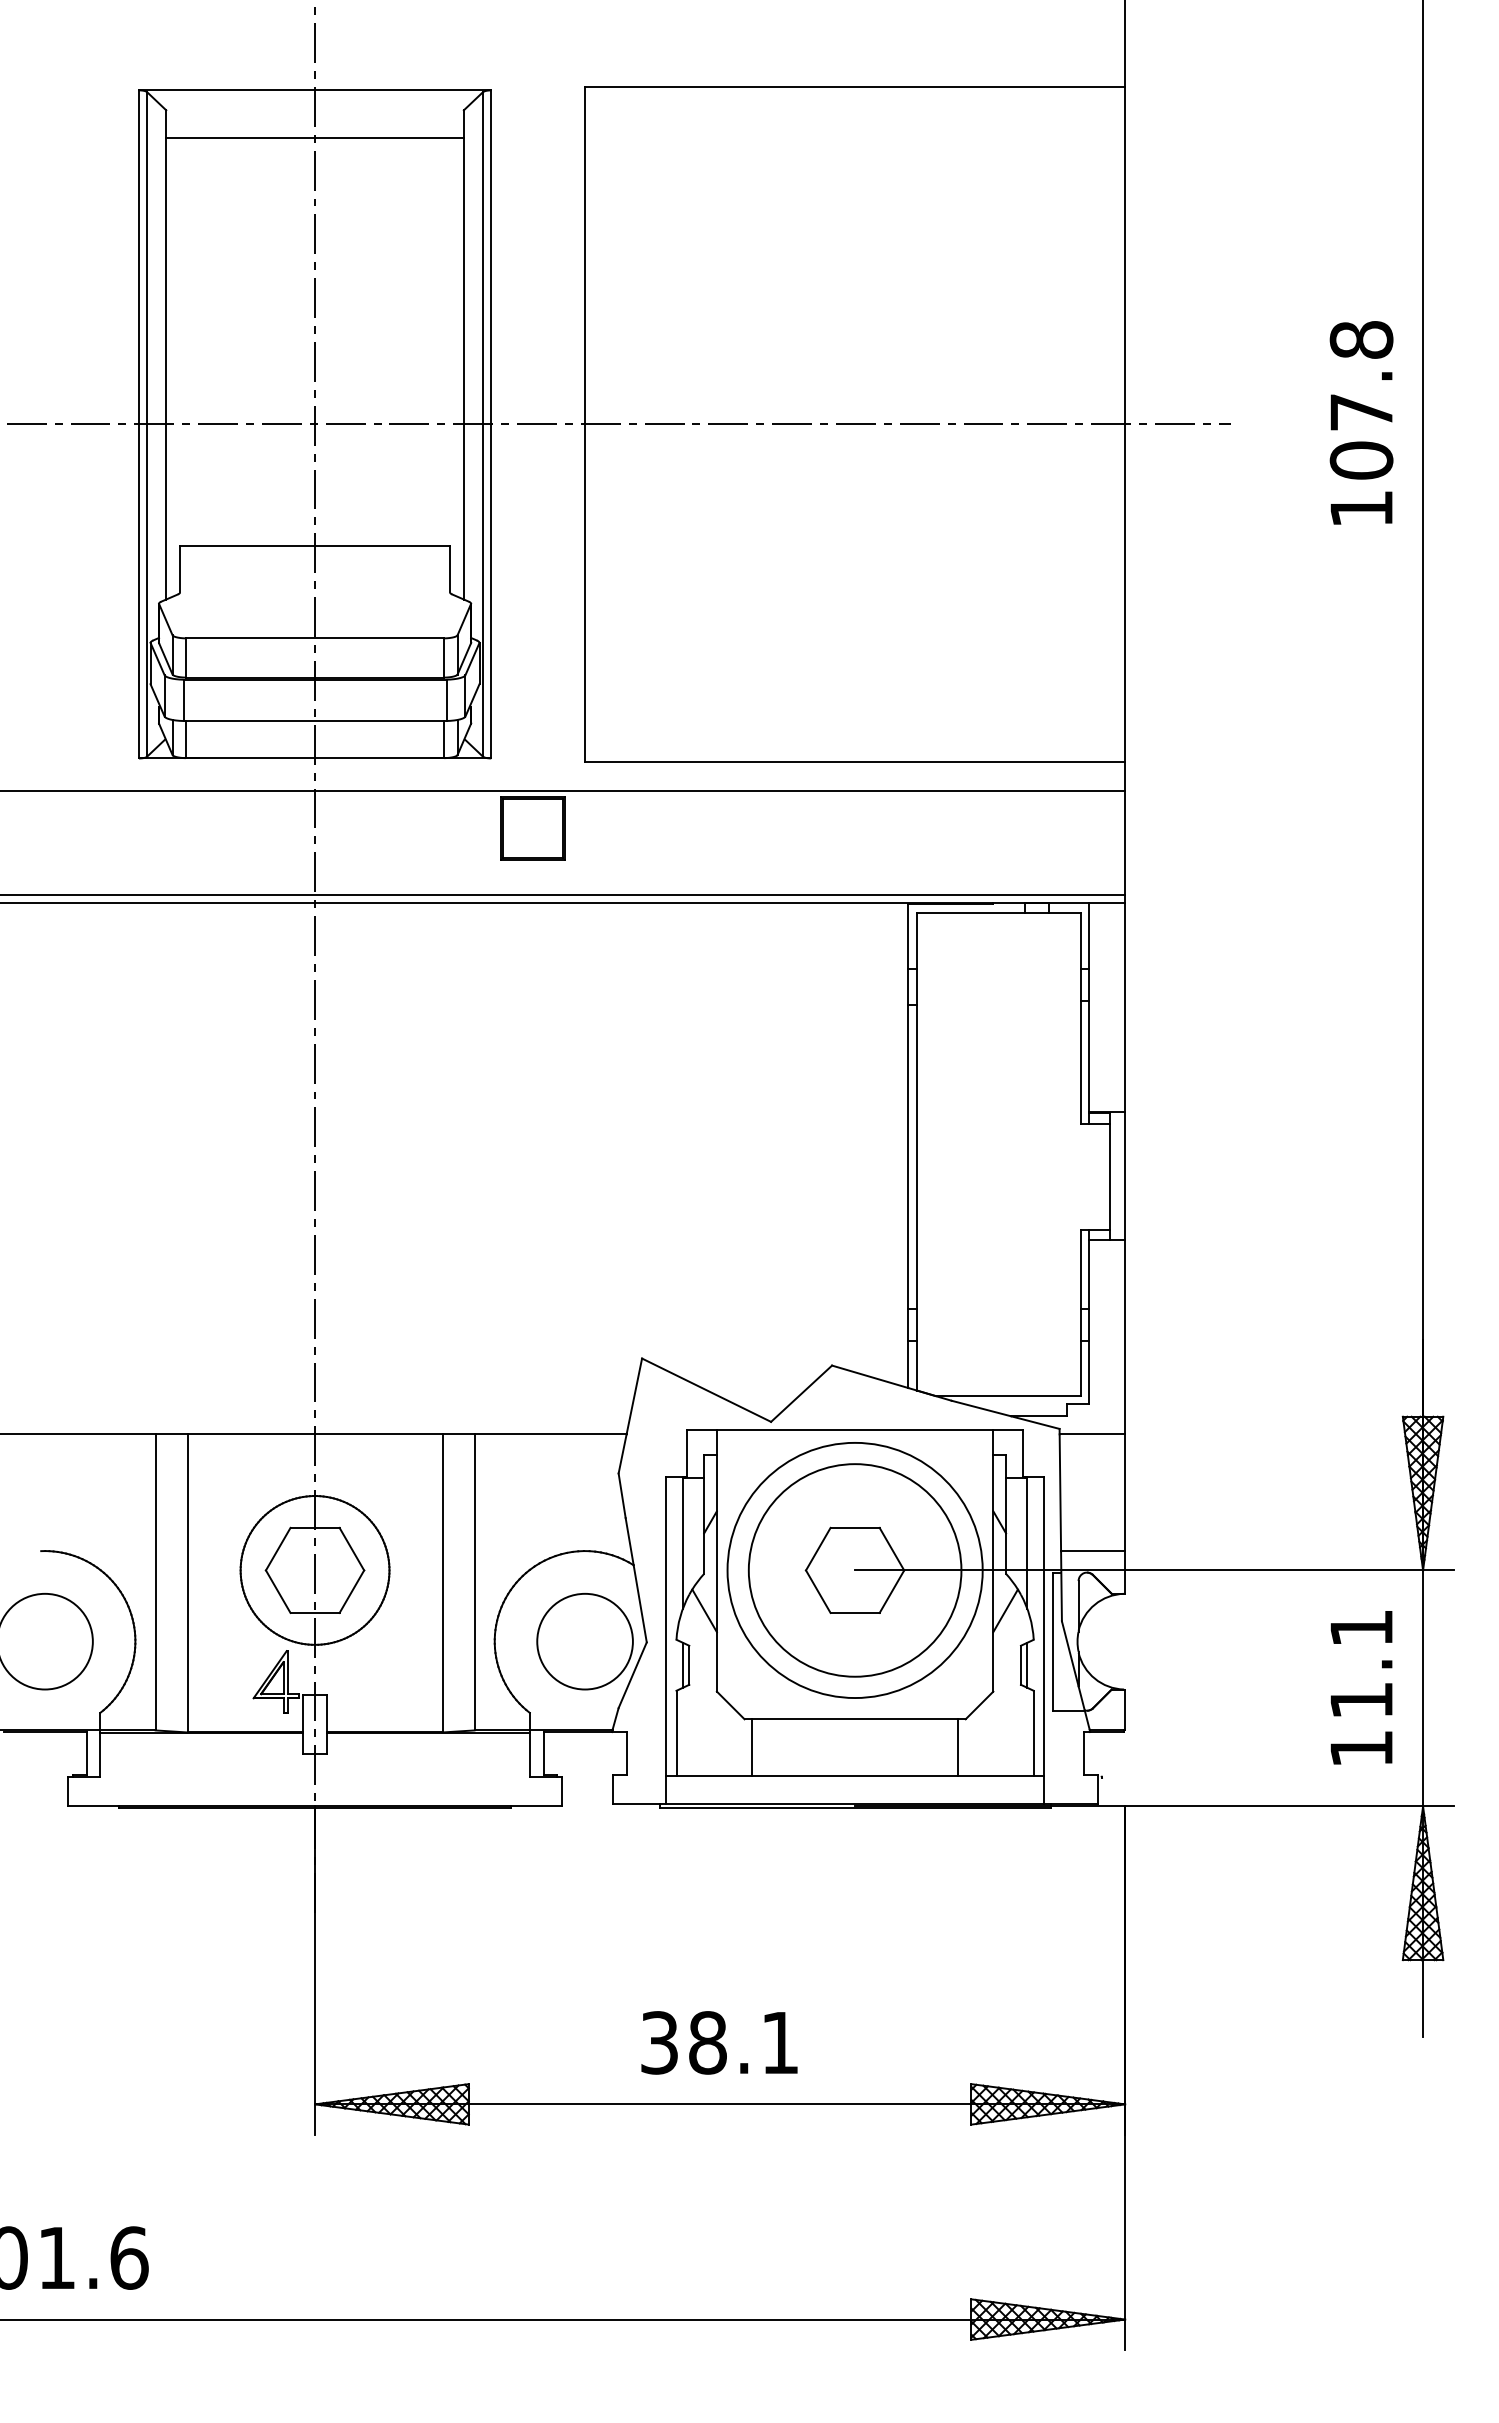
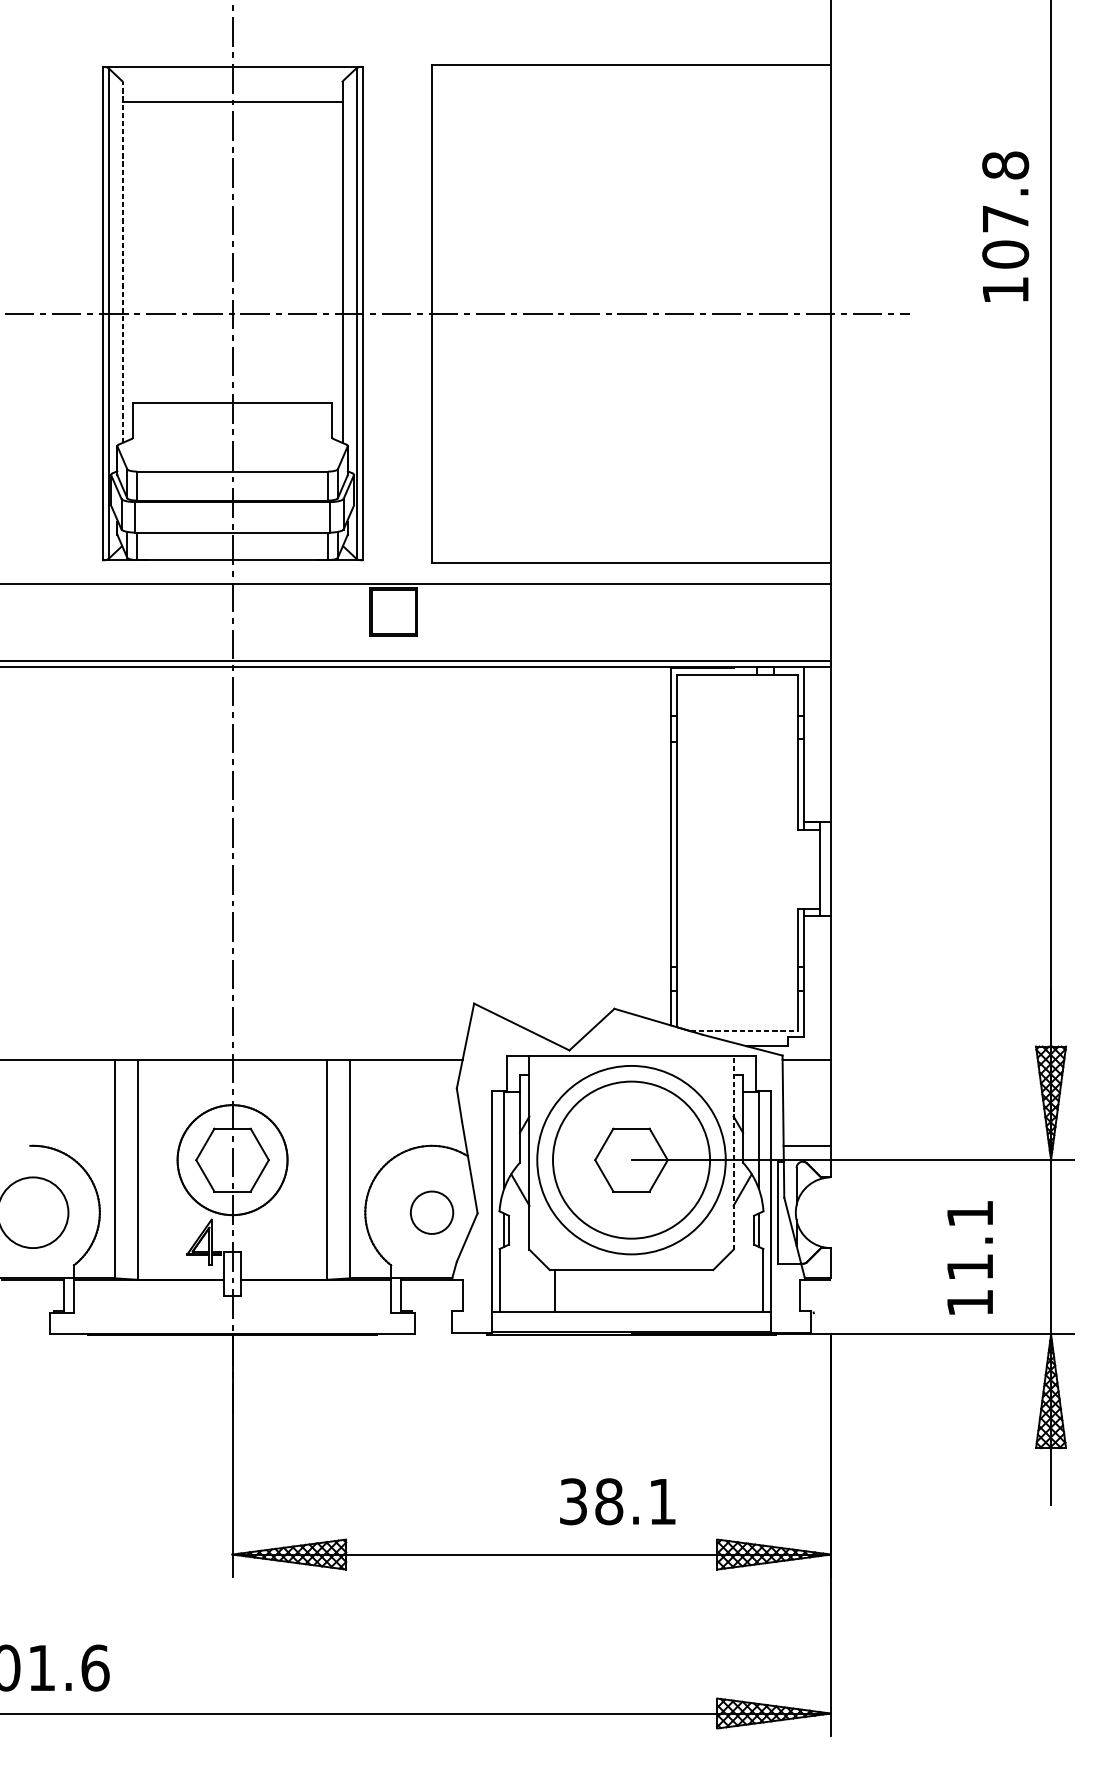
line: (166, 354) -> (122, 261), solid -> dashed
text: (1361, 422) -> (1005, 226), moved
line: (1008, 1396) -> (744, 1031), solid -> dashed
line: (993, 1560) -> (733, 1152), solid -> dashed
circle: (584, 1641) -> (431, 1212), size x0.6
text: (1361, 1687) -> (970, 1257), moved
line: (958, 1747) -> (707, 1290), removed
text: (719, 2042) -> (617, 1501), moved

